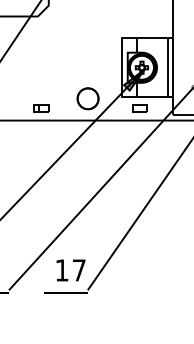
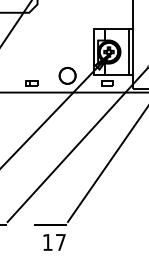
text: (70, 270) -> (54, 242), moved

